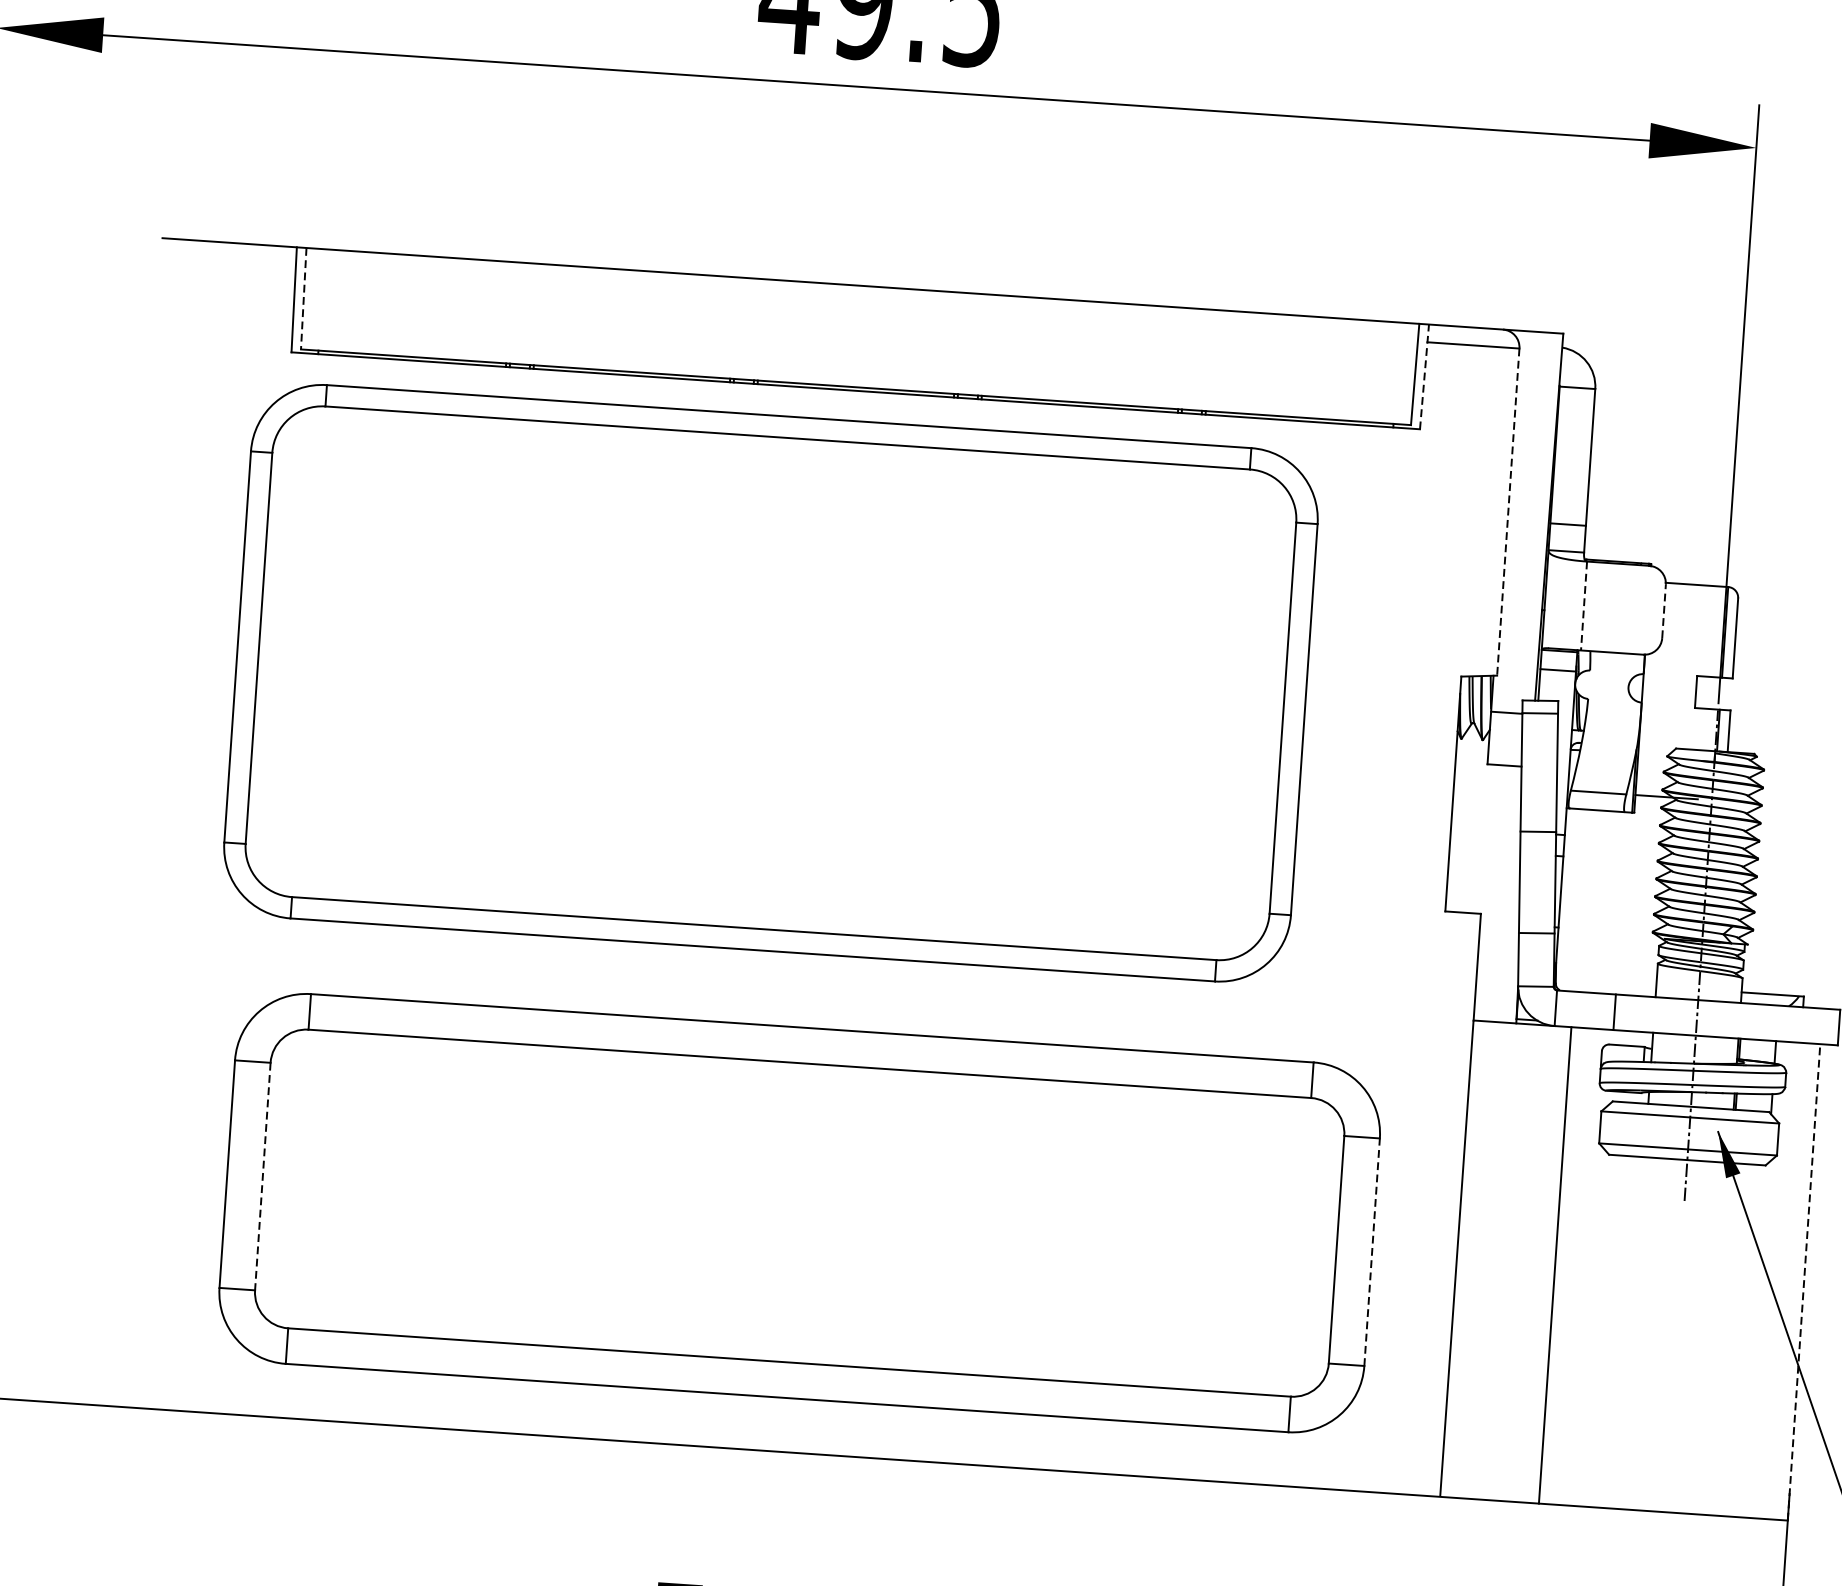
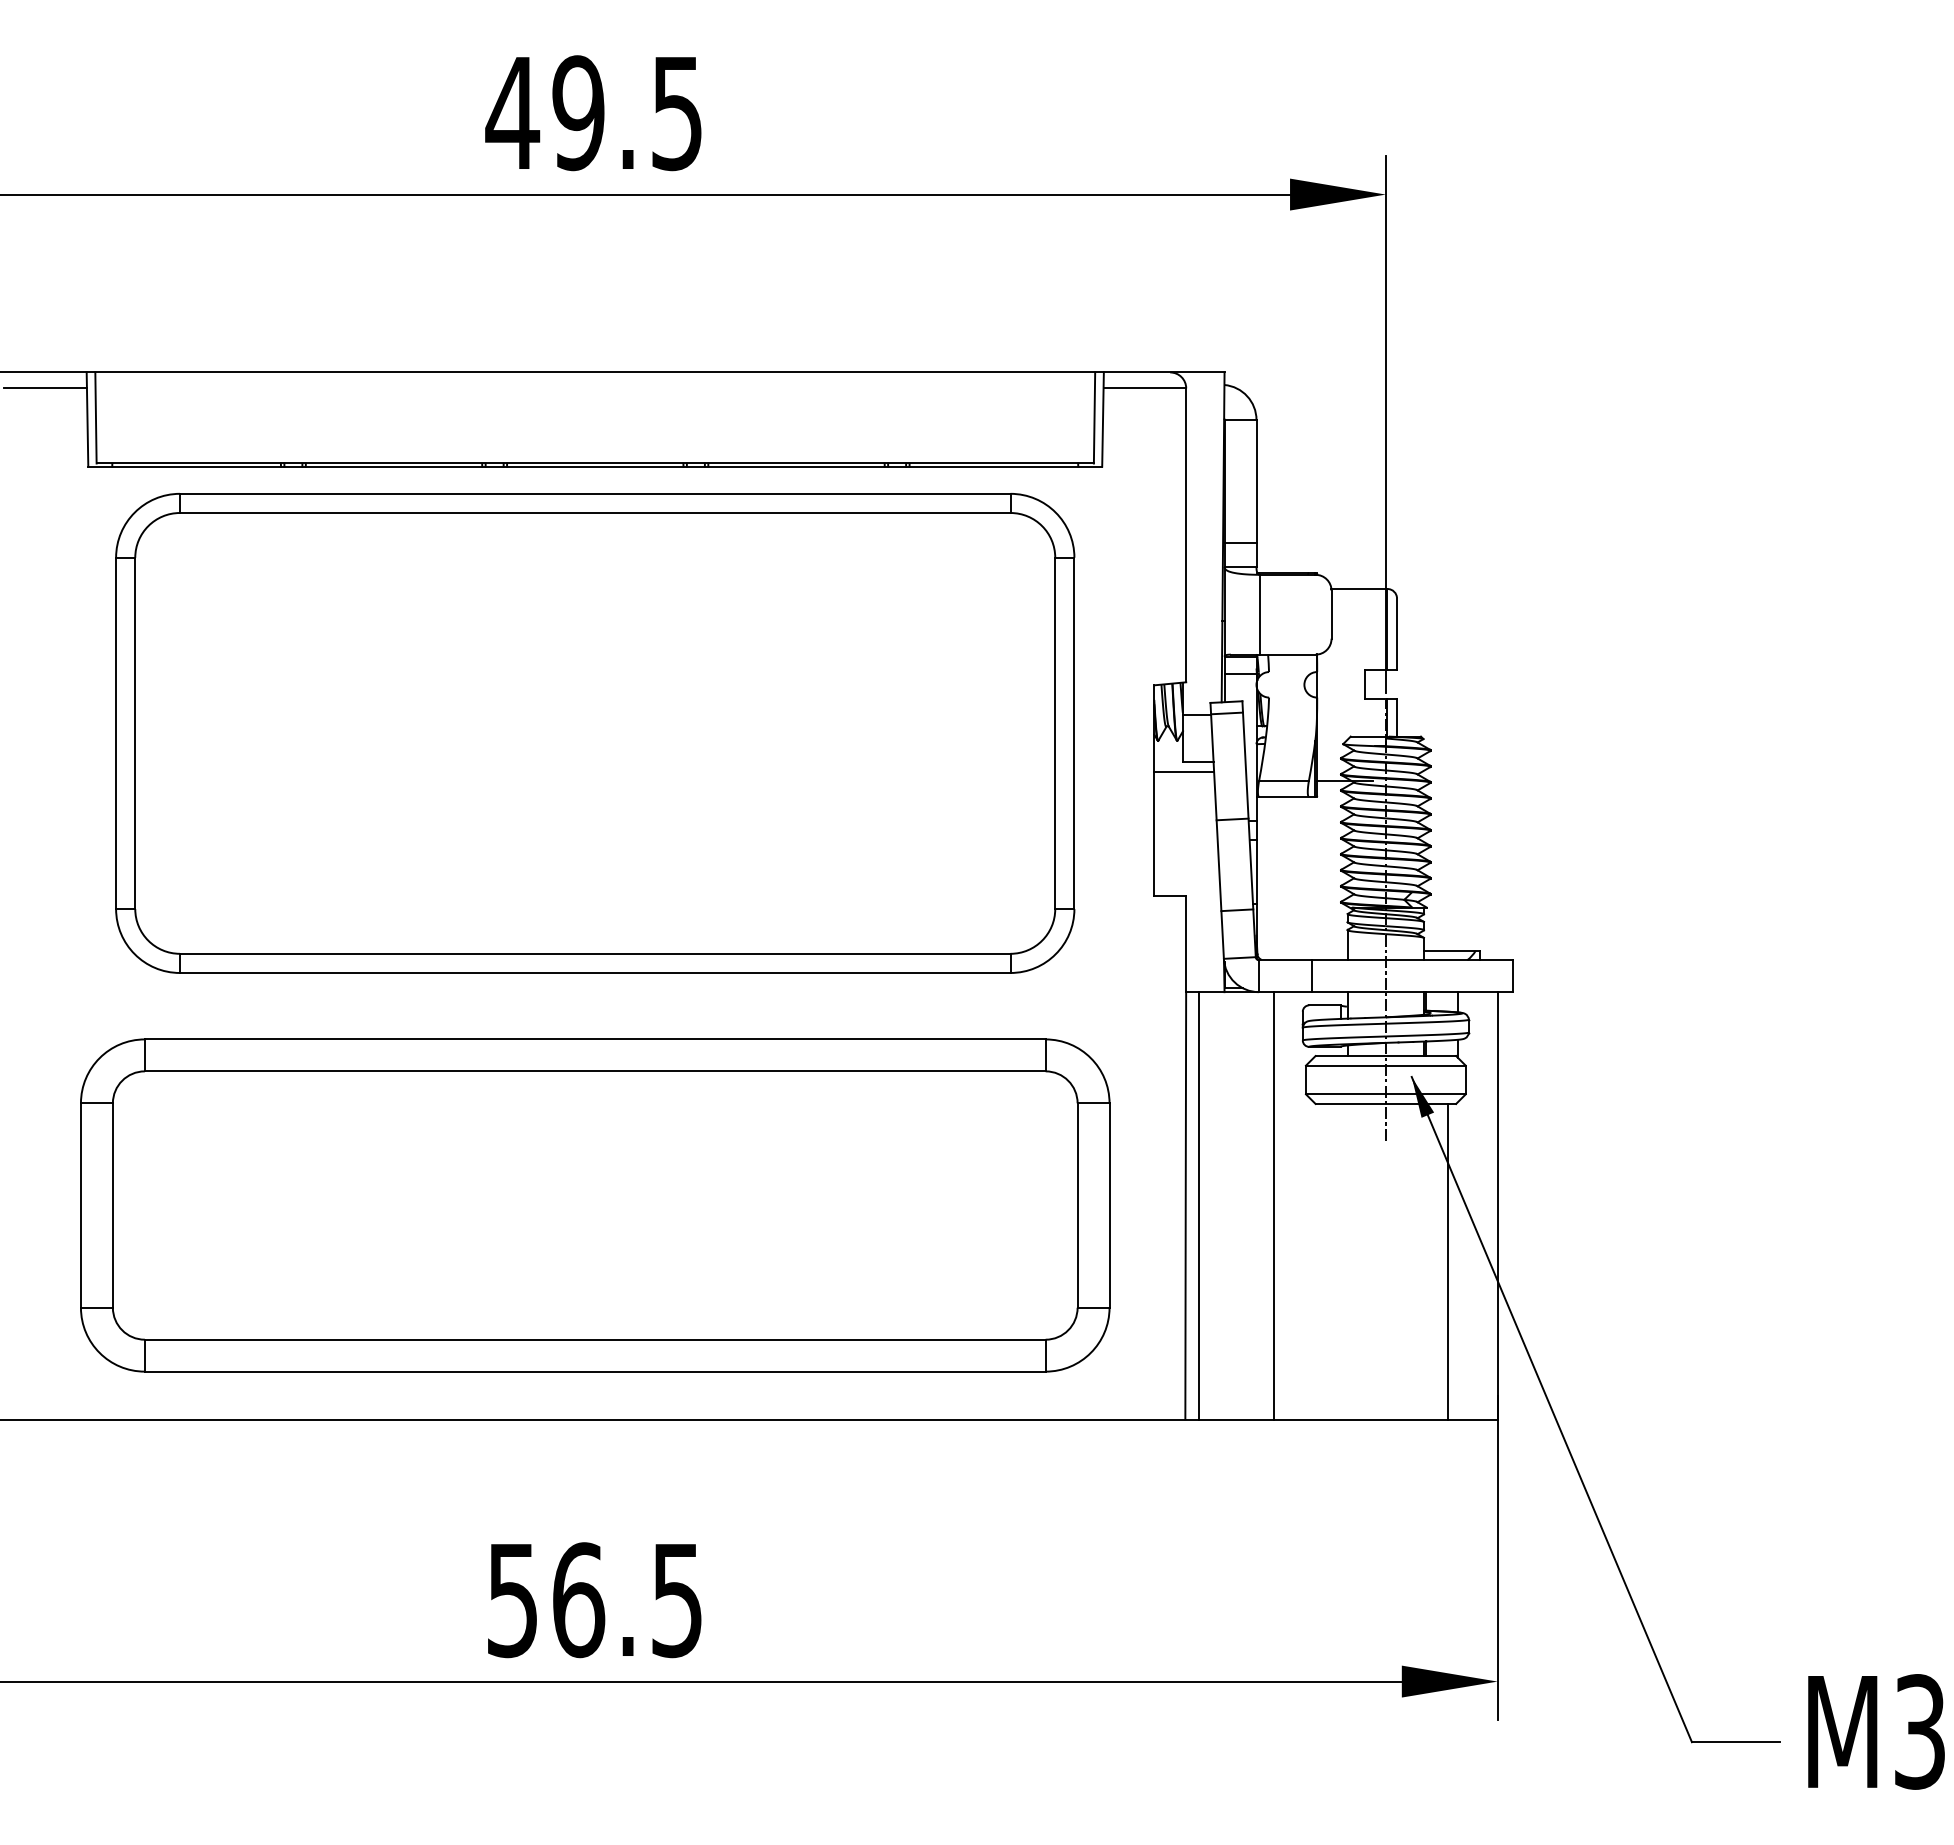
line: (249, 262) -> (45, 388), added
line: (303, 298) -> (95, 417), dashed -> solid
line: (1425, 376) -> (1103, 419), dashed -> solid
line: (1508, 512) -> (1186, 535), dashed -> solid
line: (1583, 605) -> (1259, 614), dashed -> solid
line: (1663, 611) -> (1331, 614), dashed -> solid
part: (771, 683) -> (595, 733), moved
line: (1488, 774) -> (1184, 771), added
line: (262, 1177) -> (112, 1206), dashed -> solid
line: (1372, 1252) -> (1109, 1205), dashed -> solid
line: (1471, 1260) -> (1198, 1206), added
line: (1803, 1281) -> (1497, 1205), dashed -> solid
line: (1745, 1340) -> (1448, 1261), added

